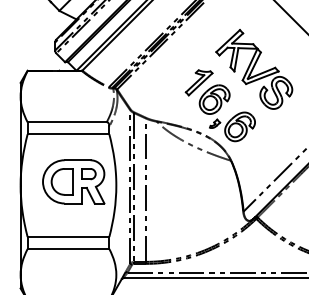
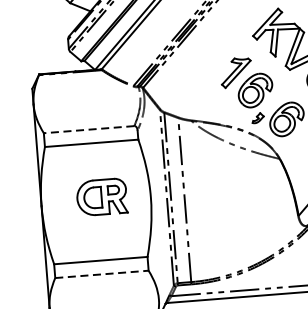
line: (67, 122) -> (89, 129), solid -> dashed
part: (73, 181) -> (101, 196), size x0.7
line: (68, 249) -> (101, 274), solid -> dashed

